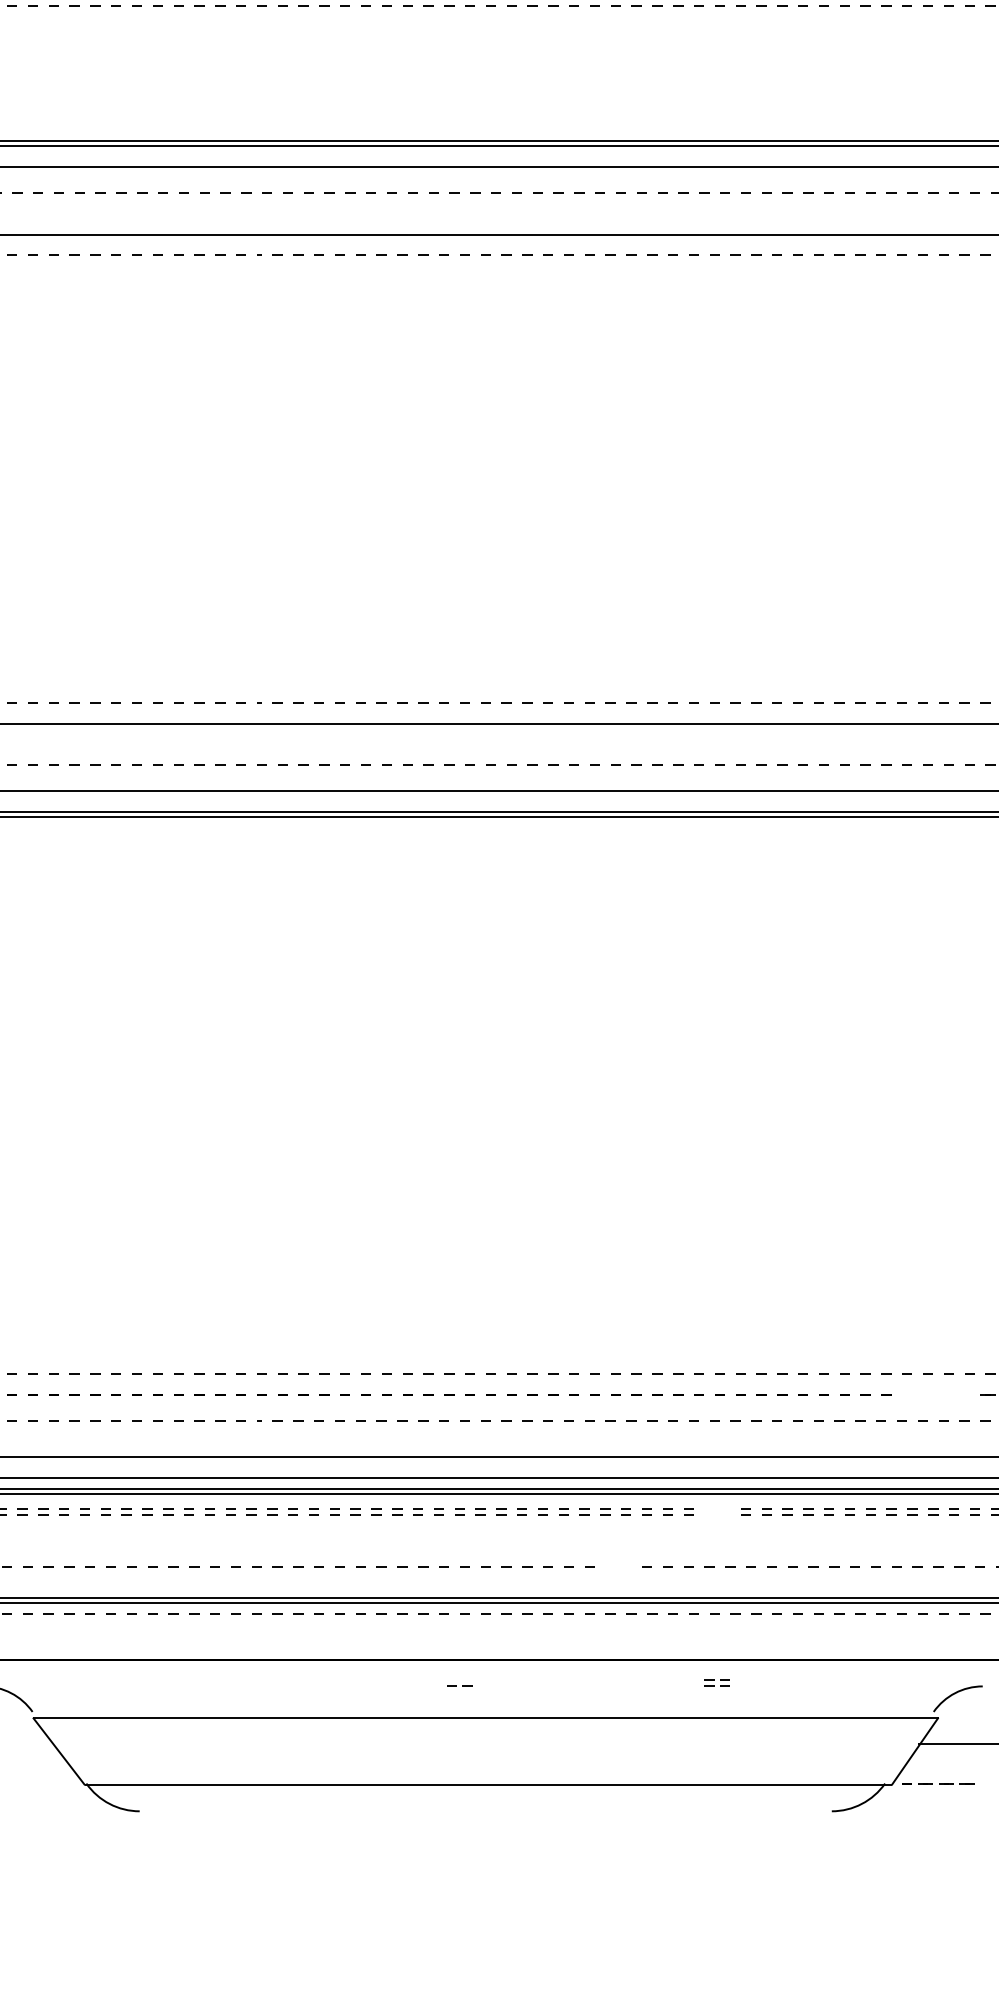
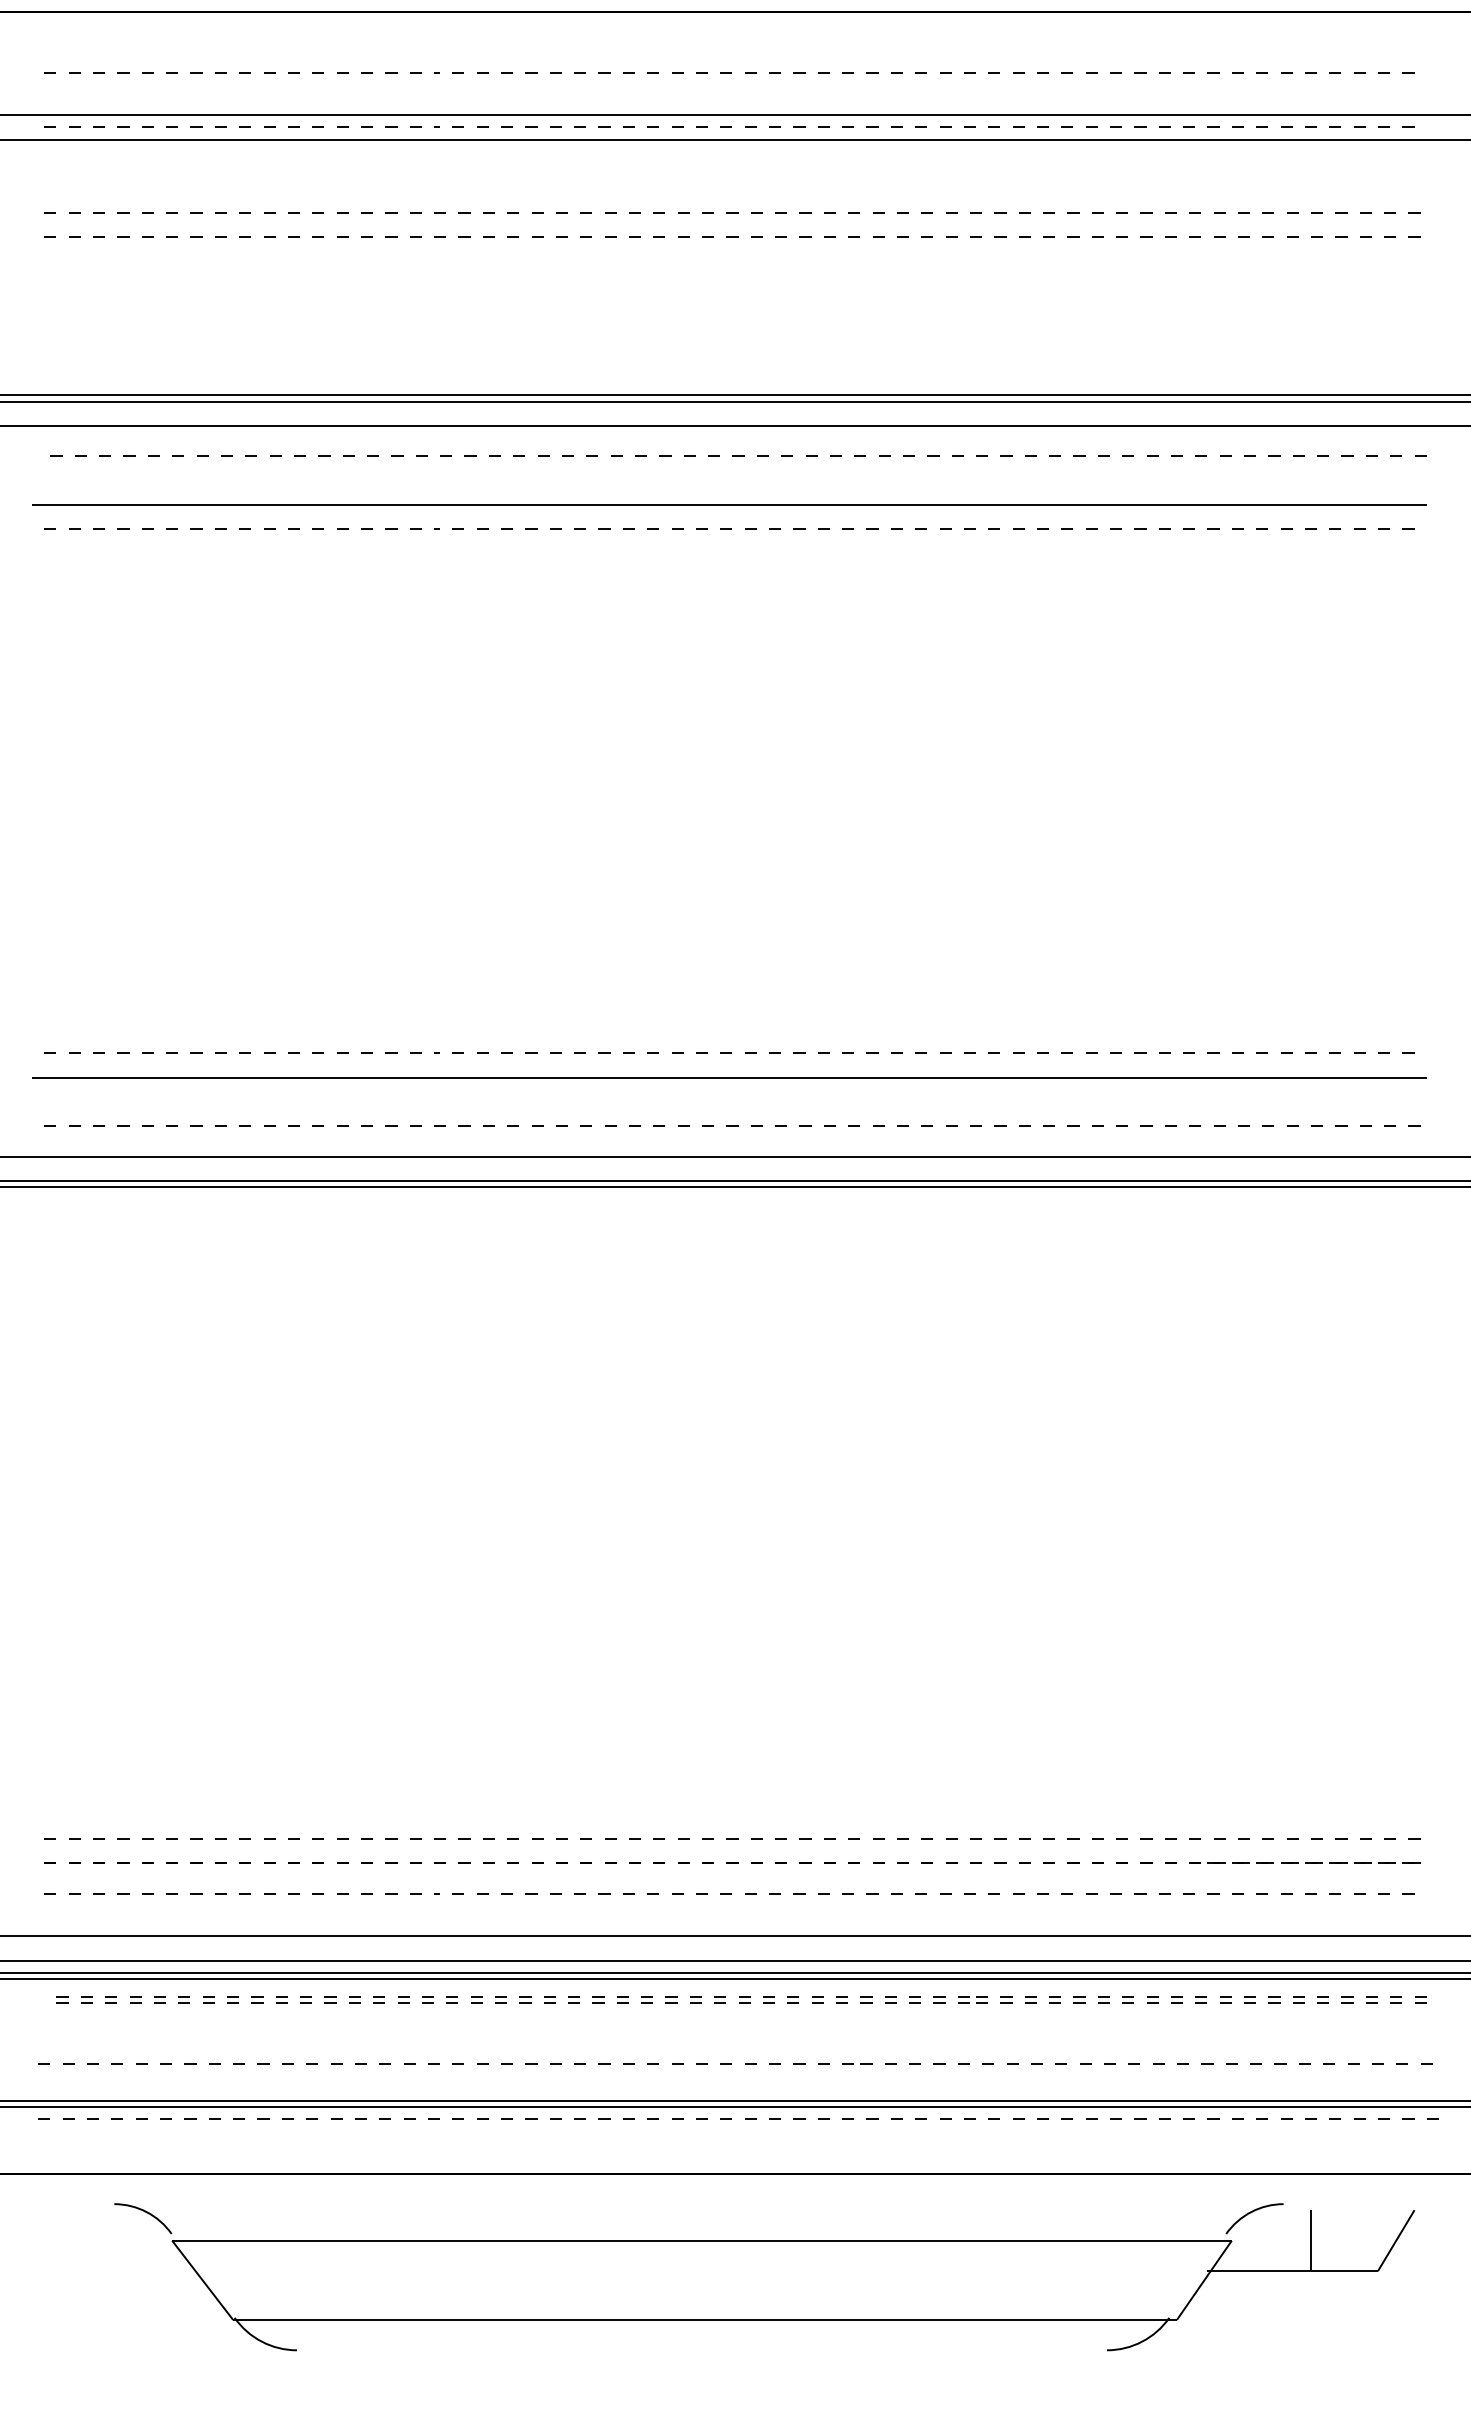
part: (716, 1682) -> (972, 1999), moved
line: (462, 1685) -> (860, 2063), moved
line: (939, 1783) -> (1232, 1862), moved

